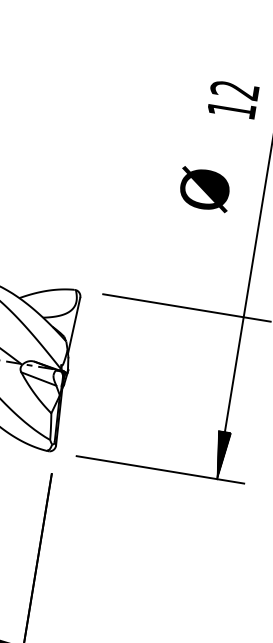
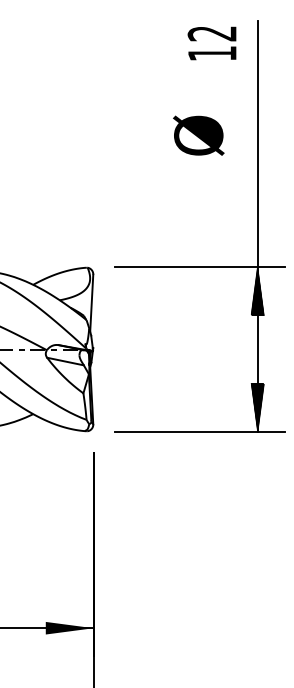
text: (232, 99) -> (211, 43), moved
text: (204, 189) -> (198, 135), moved
hatch: (239, 340) -> (257, 291), added

